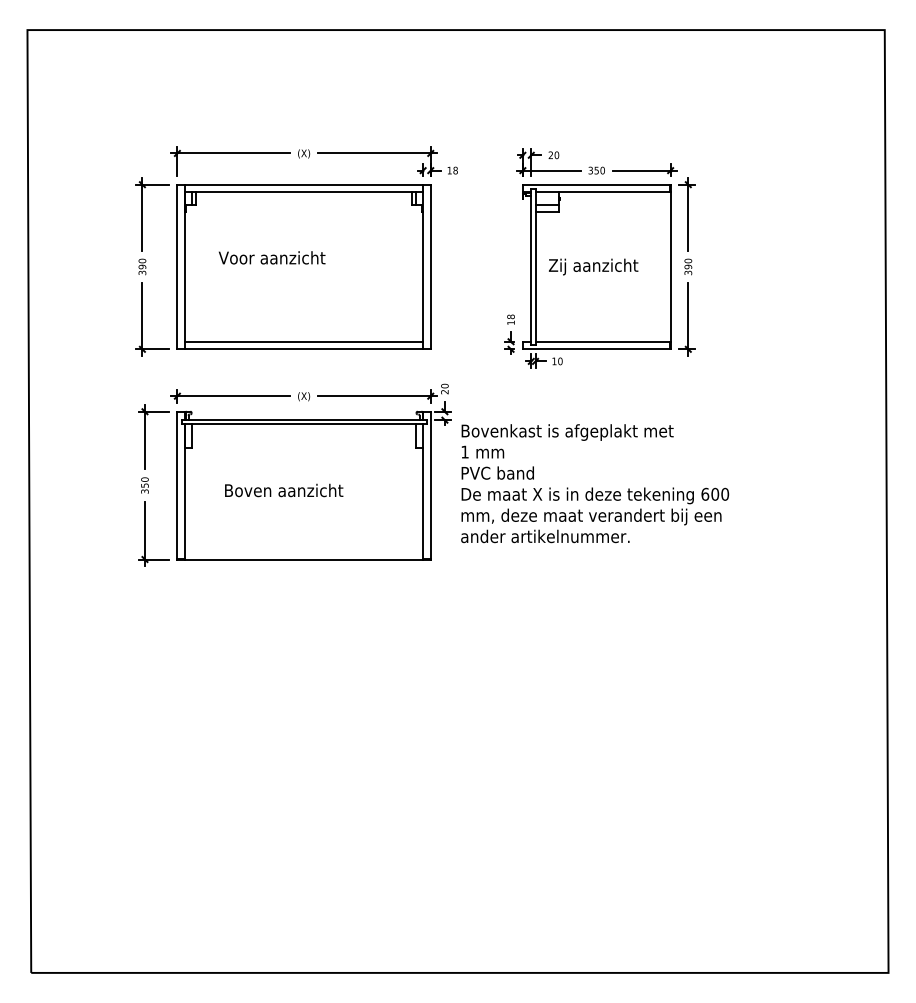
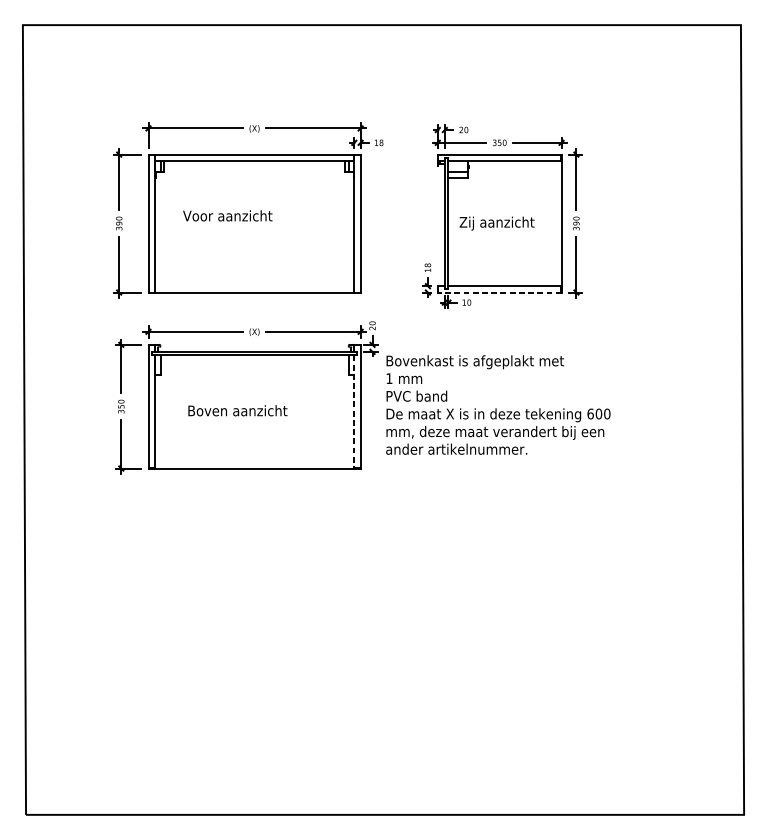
line: (304, 341) -> (254, 285), removed
line: (596, 349) -> (499, 292), solid -> dashed
line: (423, 491) -> (354, 411), solid -> dashed

